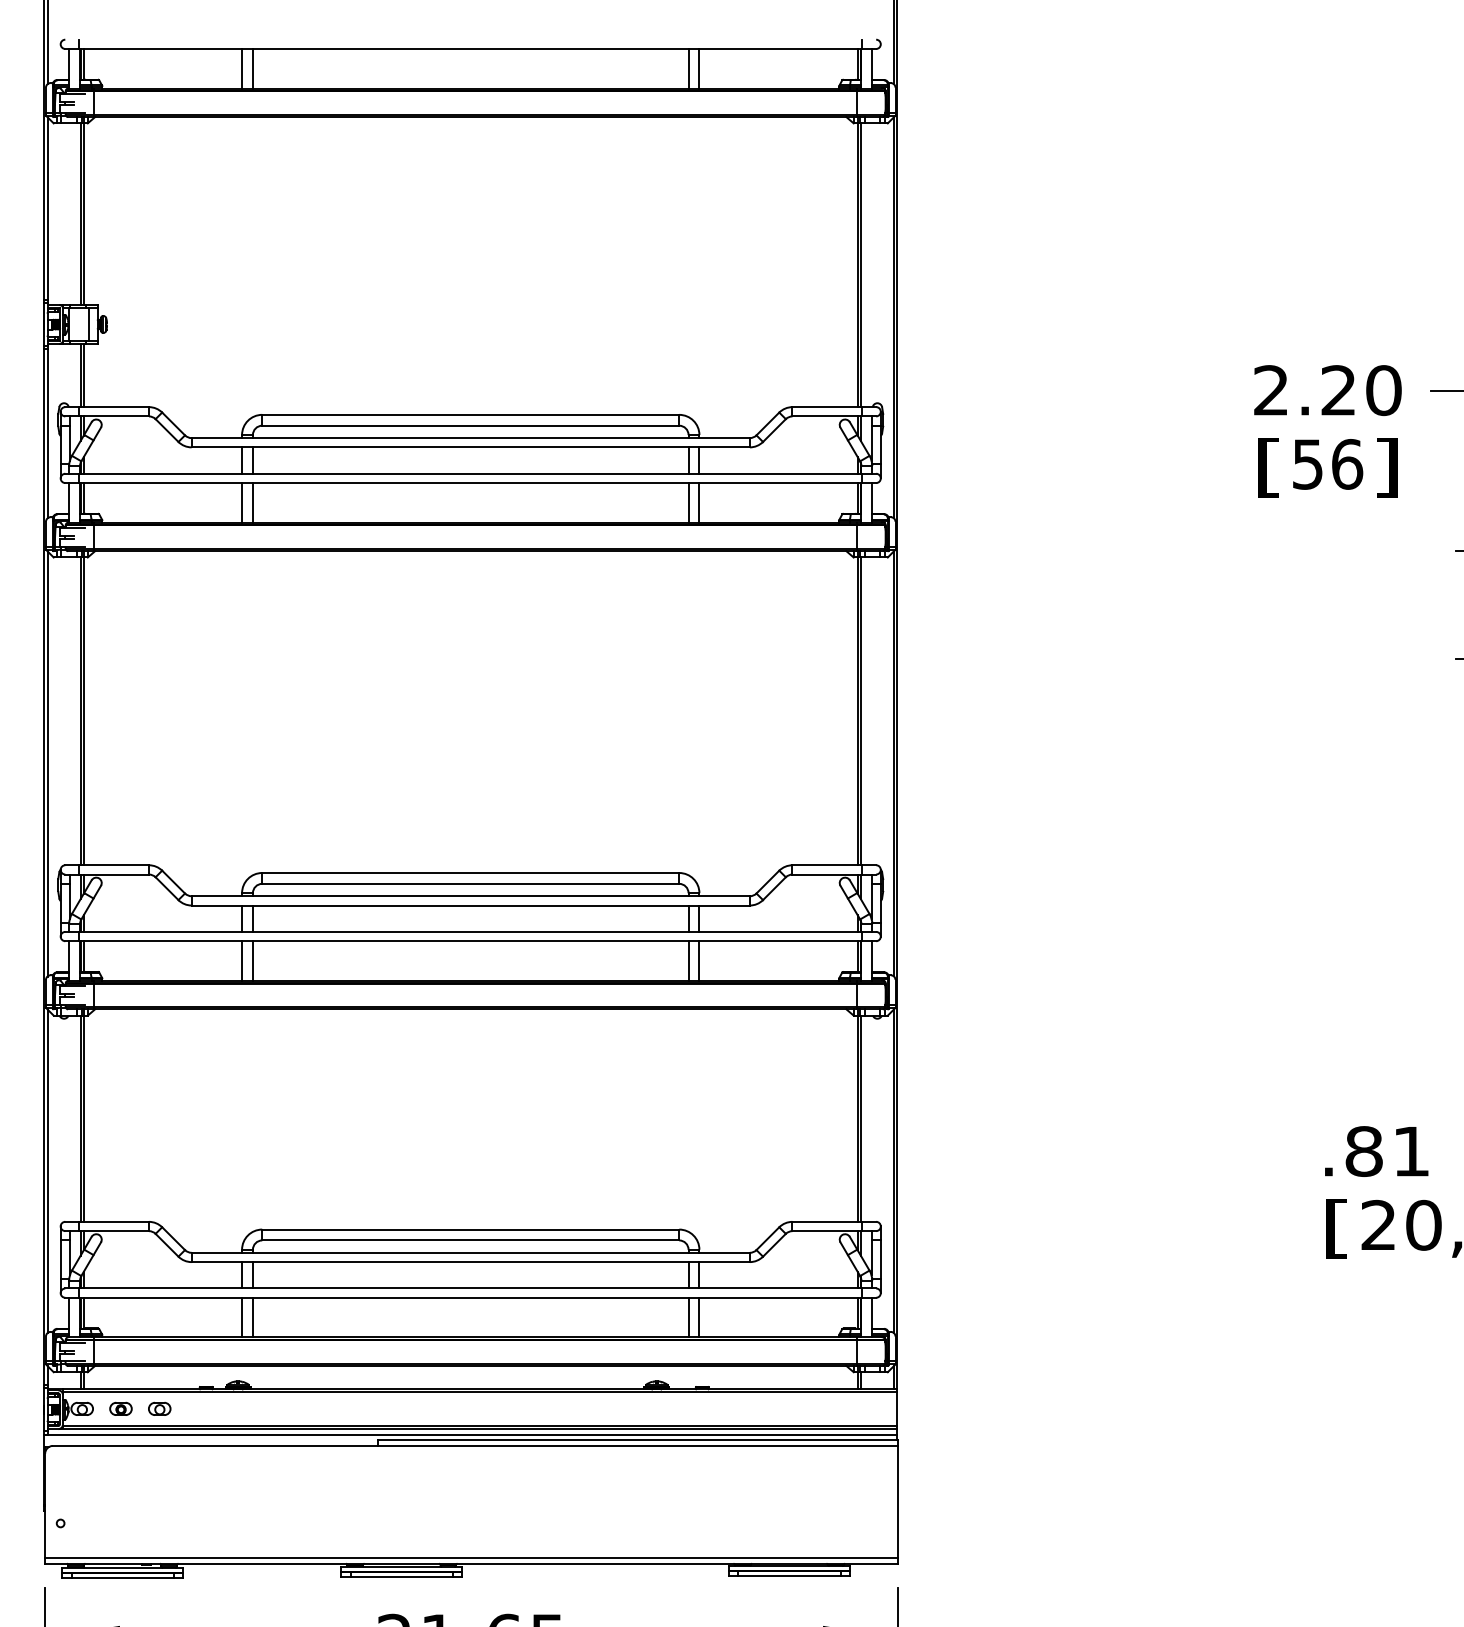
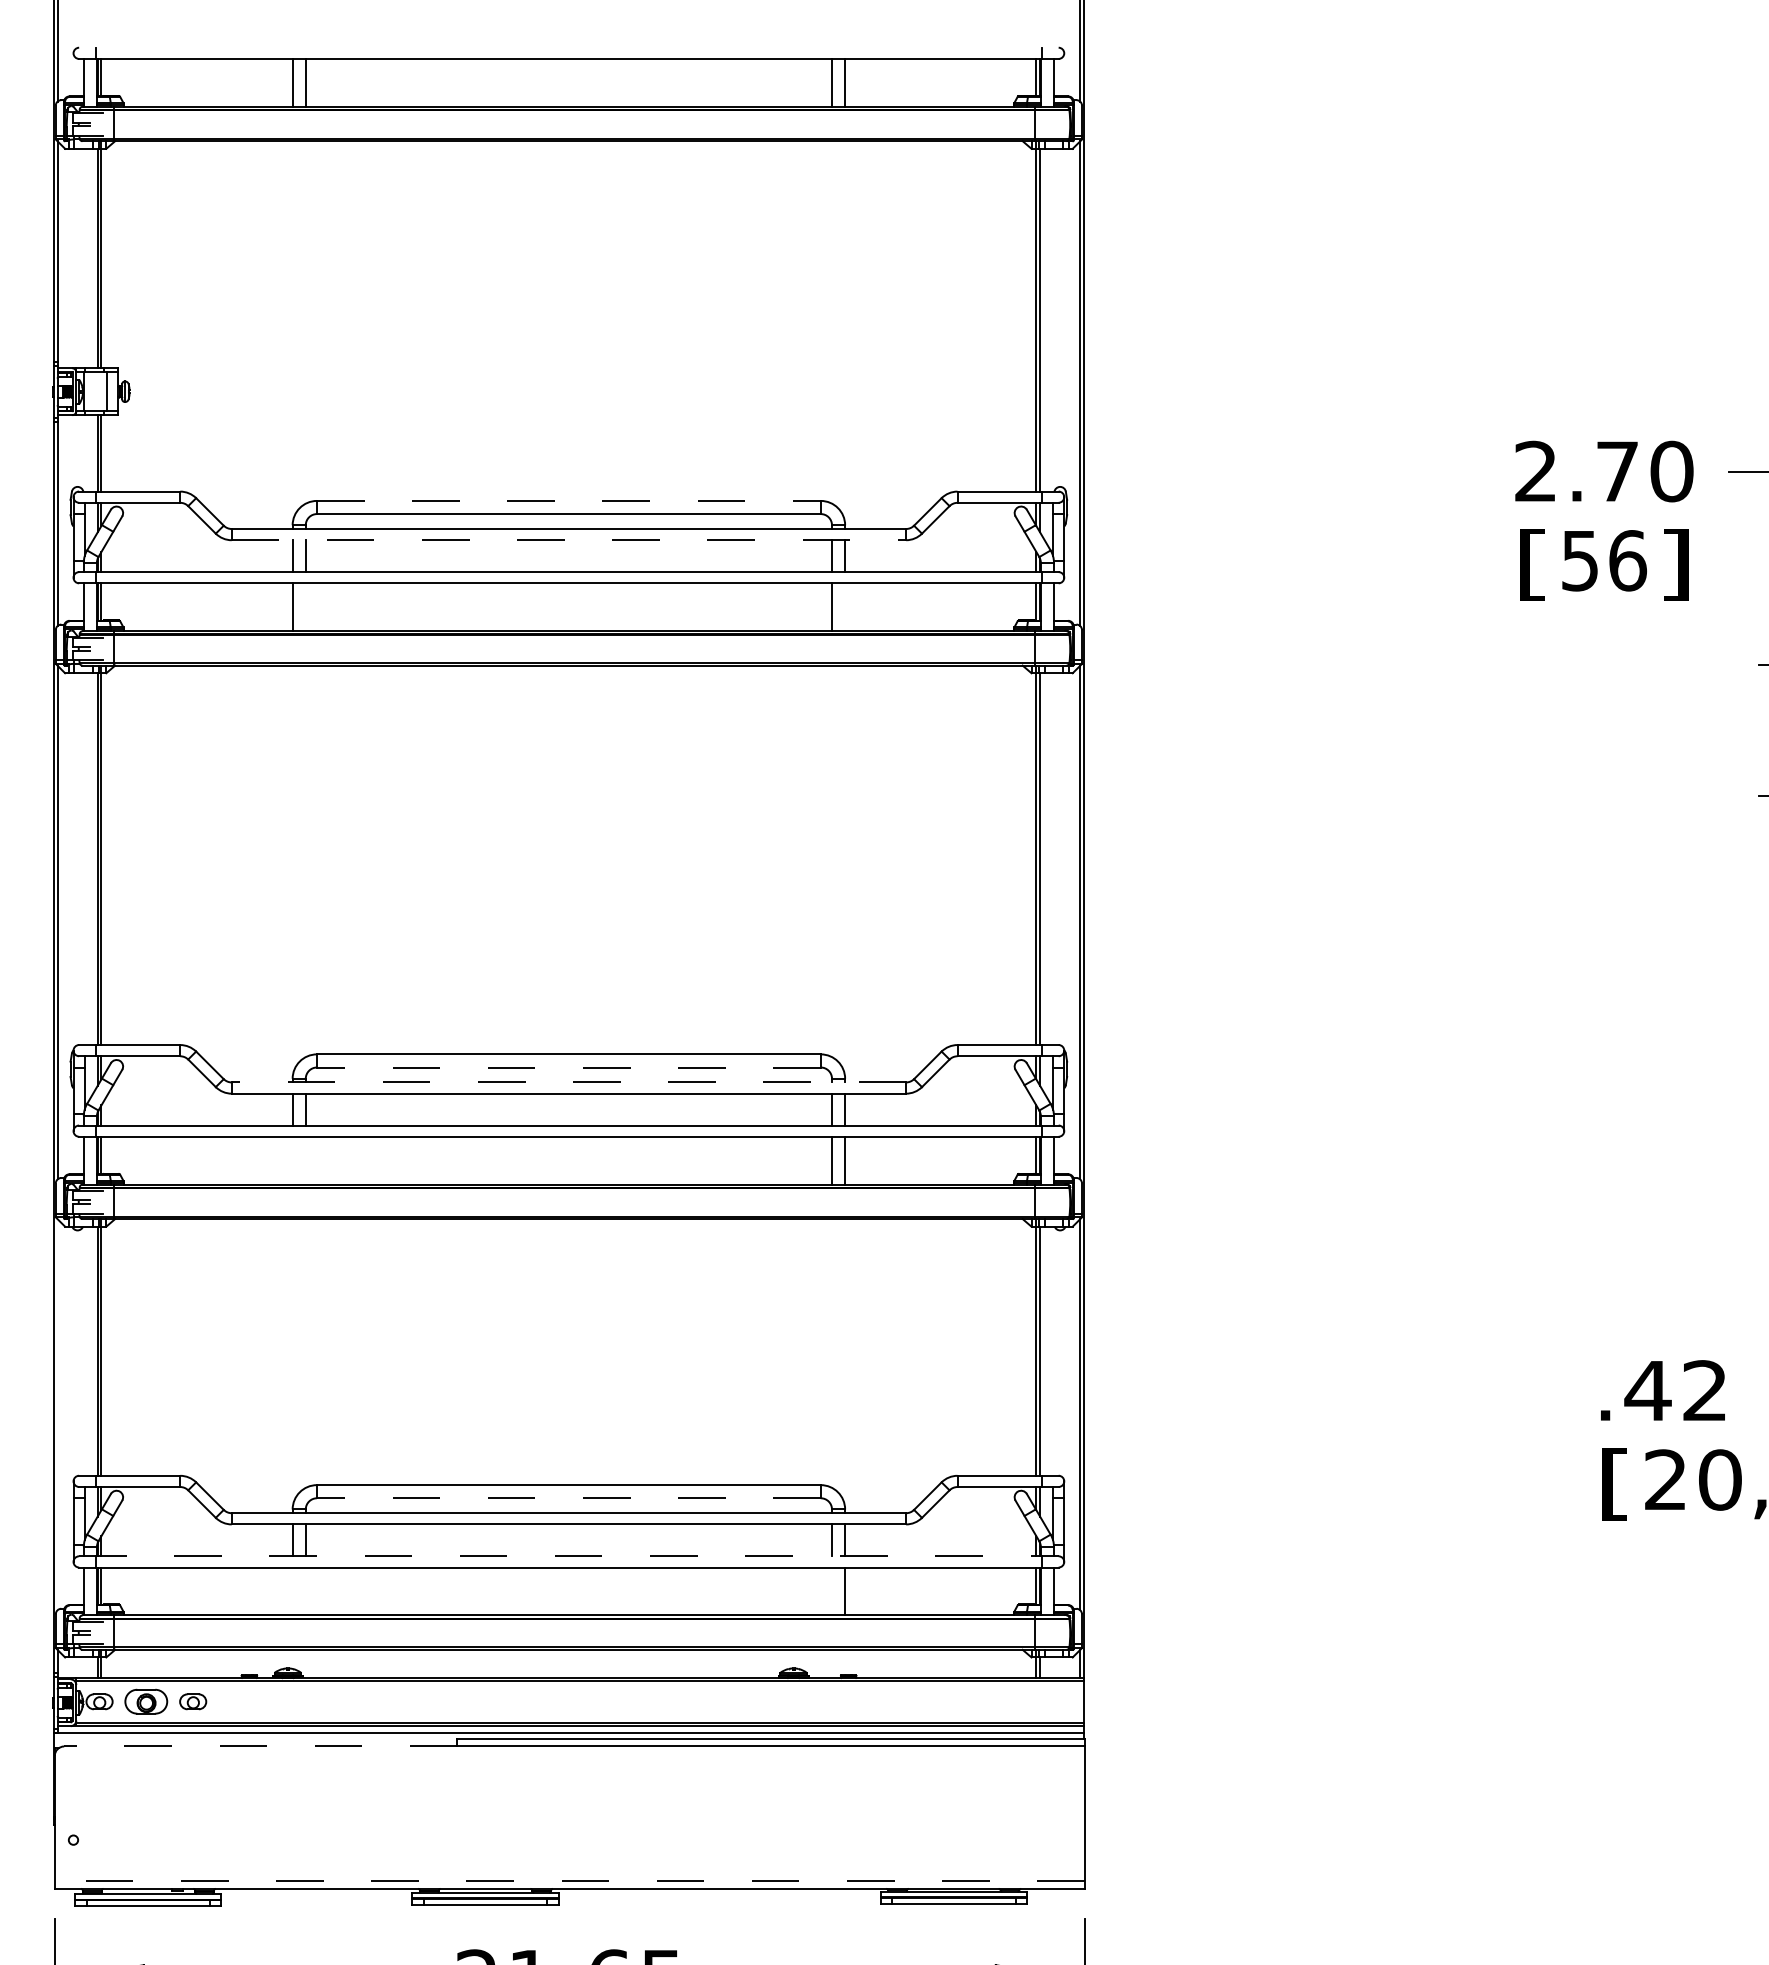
text: (1337, 389) -> (1616, 470), 2.20 -> 2.70
line: (470, 414) -> (568, 500), solid -> dashed
line: (471, 447) -> (569, 540), solid -> dashed
line: (252, 503) -> (305, 607), removed
line: (699, 503) -> (845, 607), removed
line: (470, 883) -> (568, 1067), solid -> dashed
line: (470, 896) -> (568, 1082), solid -> dashed
line: (241, 960) -> (292, 1160), removed
line: (252, 960) -> (305, 1160), removed
text: (1385, 1151) -> (1674, 1390), .81 -> .42
line: (47, 1171) -> (57, 1414), removed
line: (470, 1240) -> (568, 1498), solid -> dashed
line: (470, 1288) -> (568, 1556), solid -> dashed
line: (241, 1317) -> (292, 1591), removed
line: (252, 1317) -> (305, 1591), removed
line: (688, 1317) -> (832, 1591), removed
part: (121, 1408) -> (146, 1701), size x1.6
line: (215, 1445) -> (260, 1746), solid -> dashed
line: (471, 1557) -> (569, 1881), solid -> dashed

